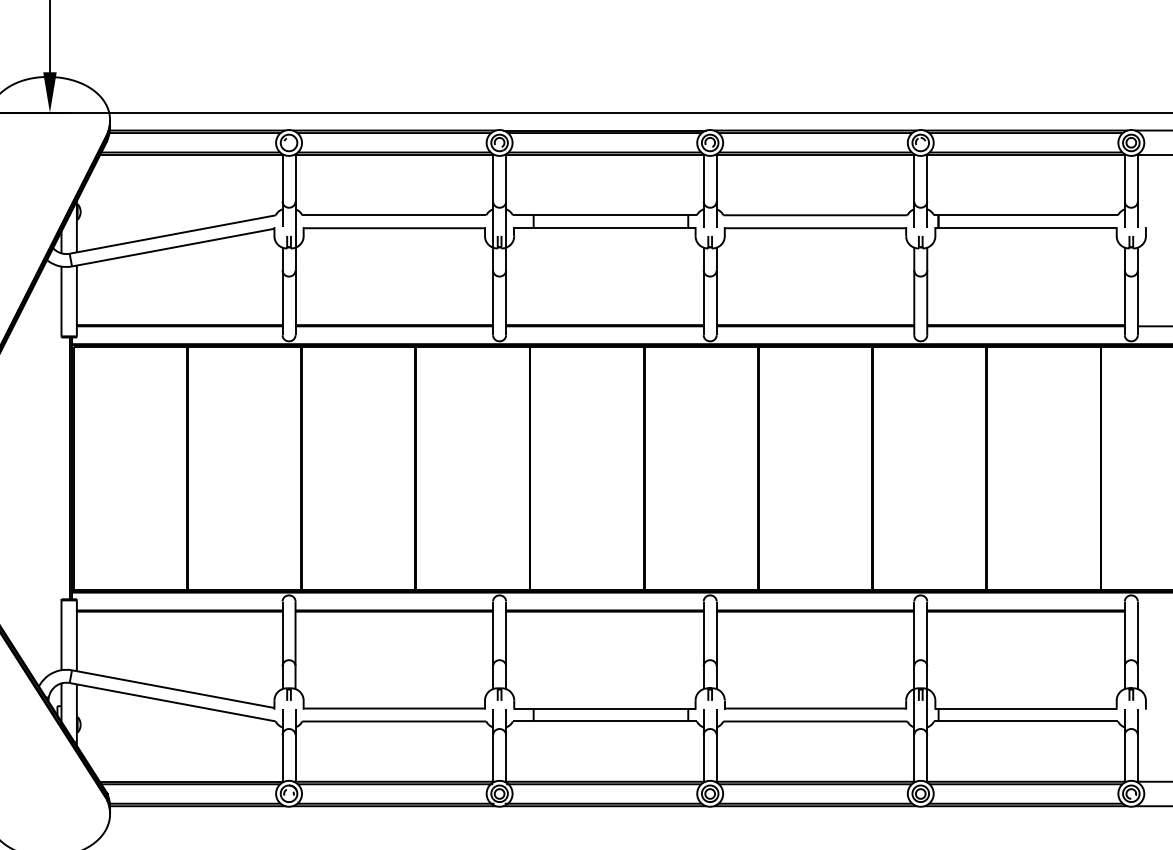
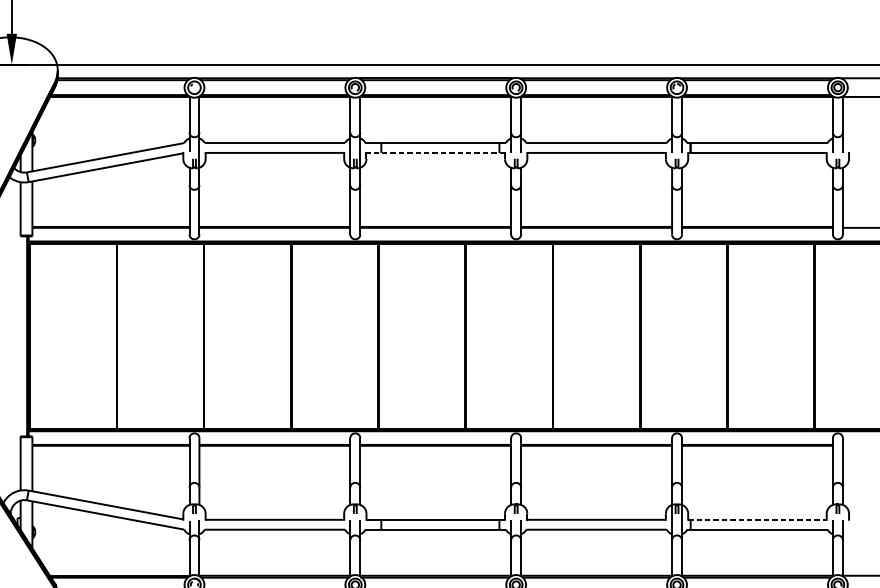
line: (605, 228) -> (436, 153), solid -> dashed
line: (1025, 708) -> (757, 519), solid -> dashed

